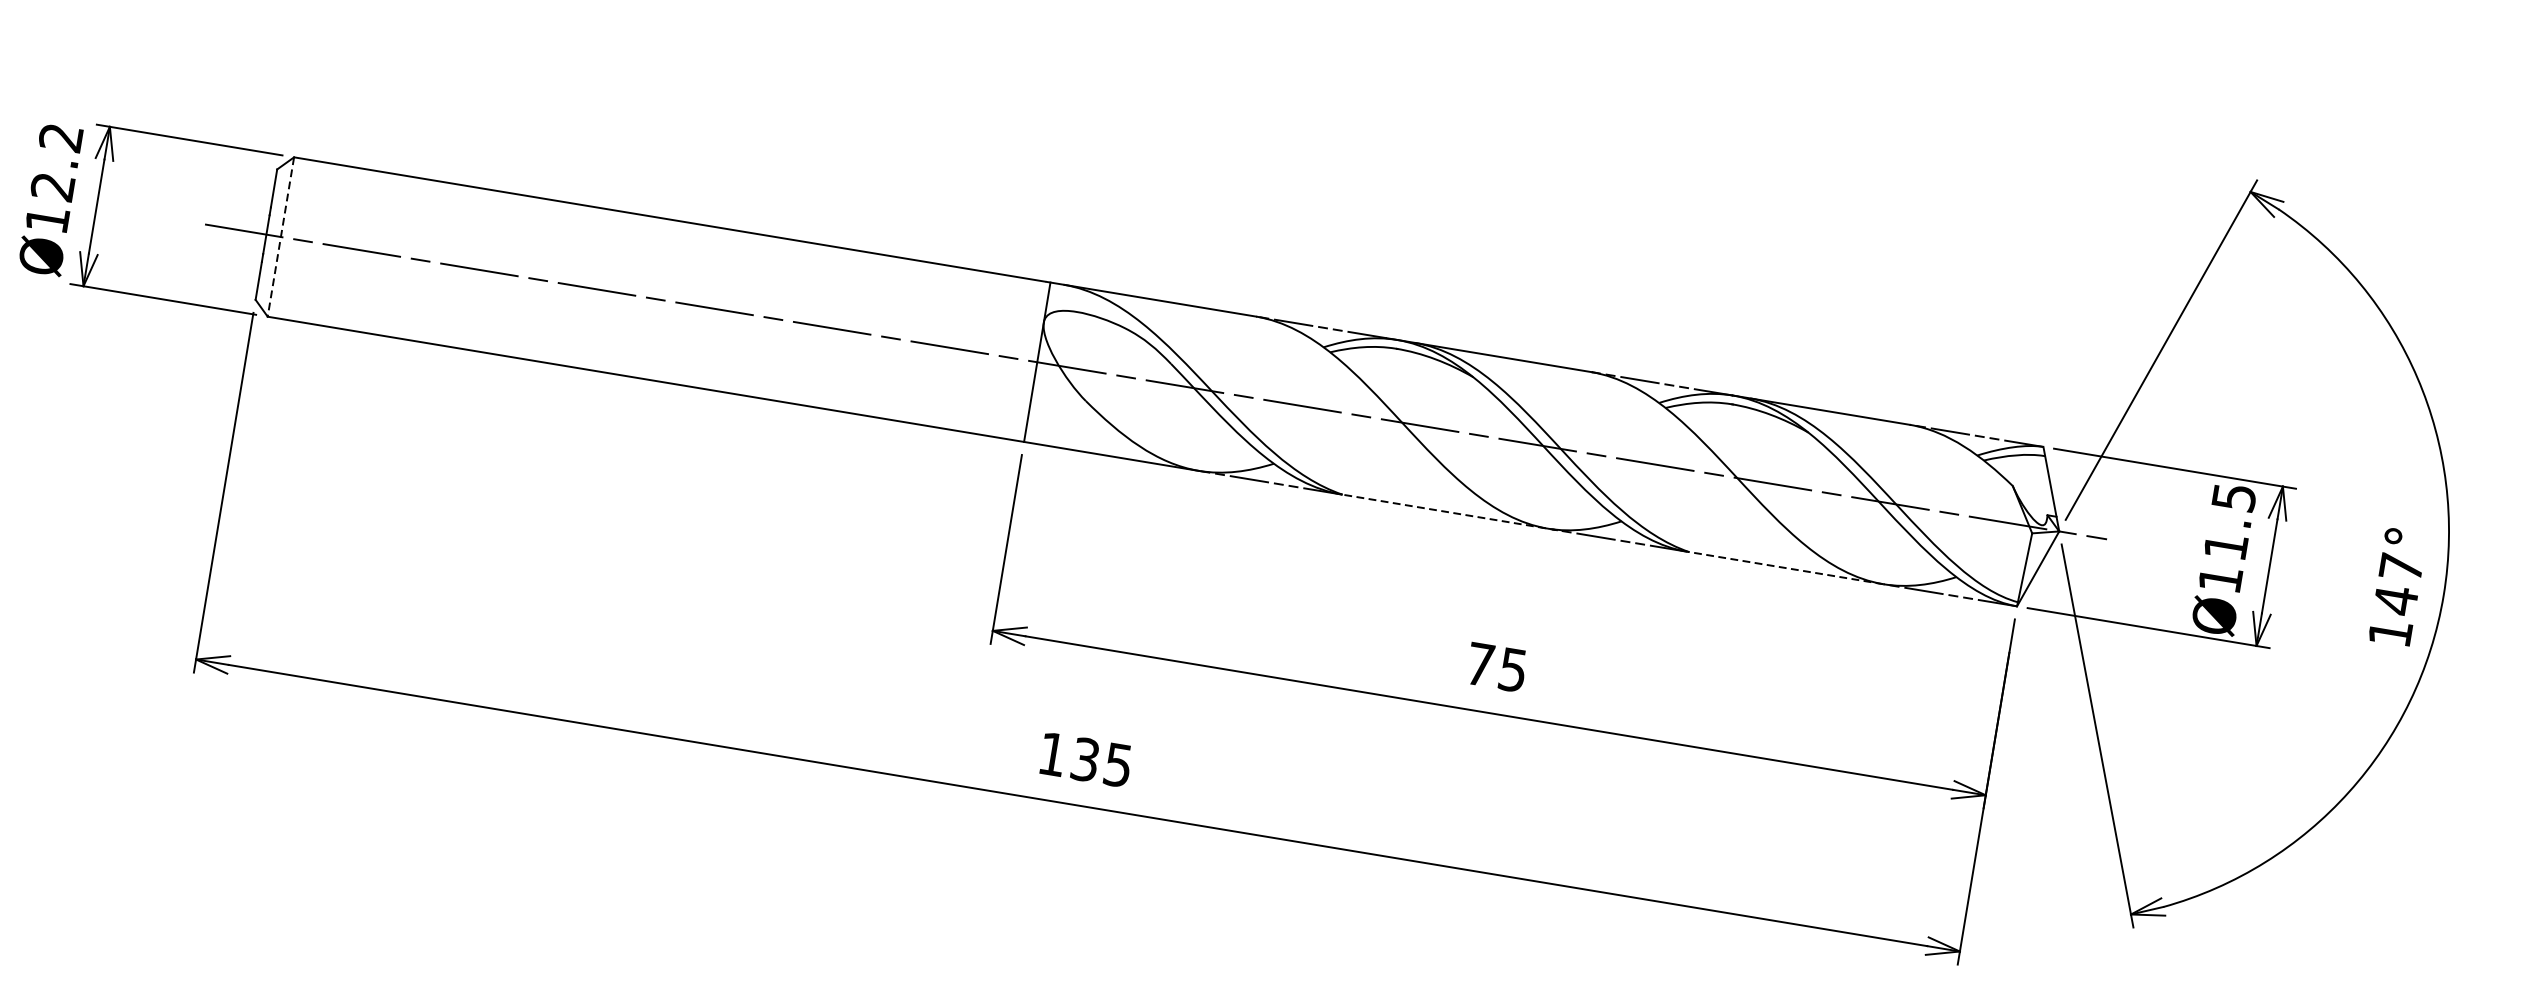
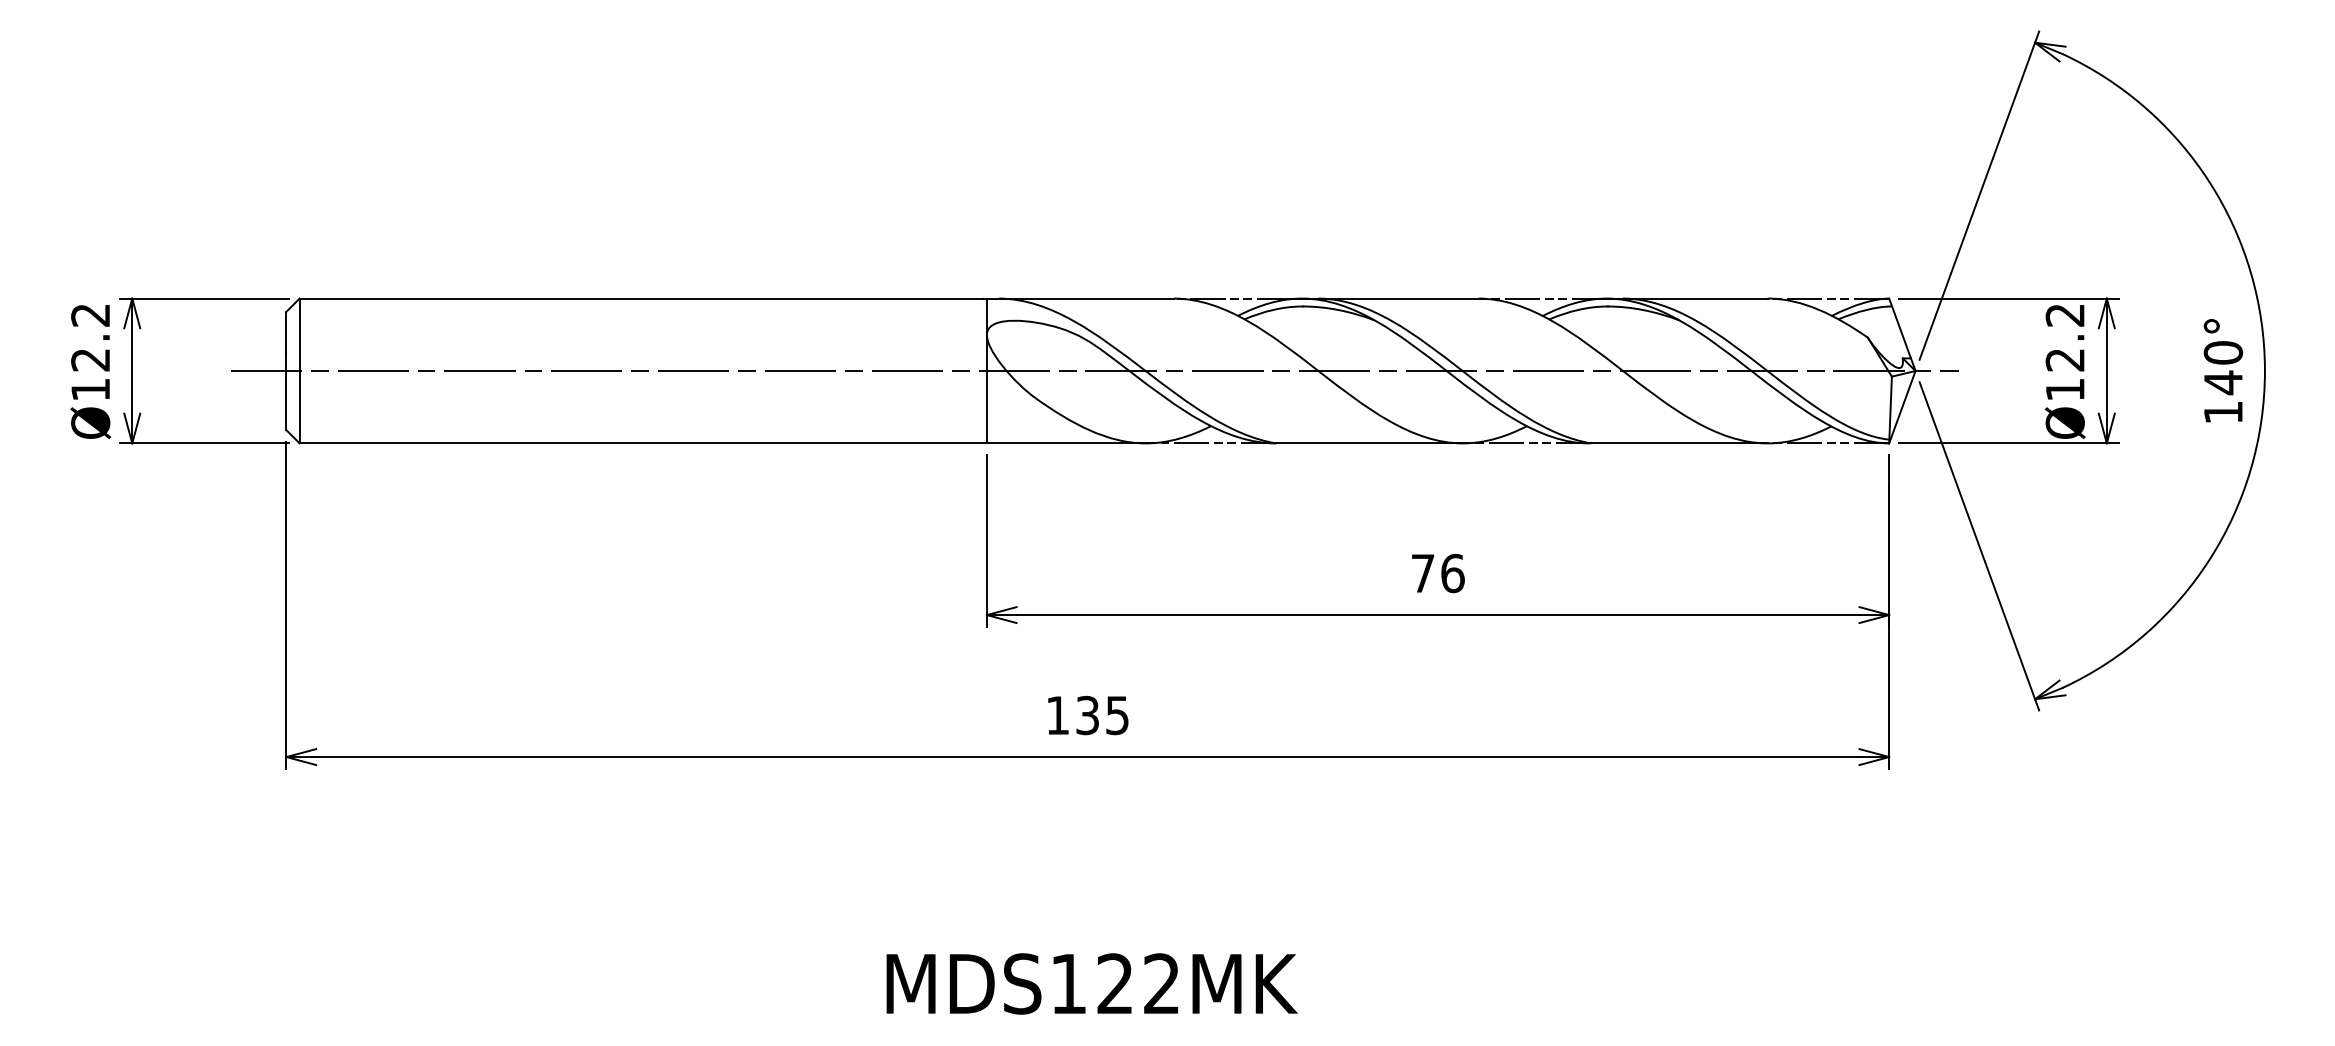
line: (280, 237) -> (299, 371), dashed -> solid
line: (1450, 512) -> (1374, 443), dashed -> solid
text: (2229, 521) -> (2064, 337), Ø11.5 -> Ø12.2
text: (2401, 567) -> (2223, 352), 147° -> 140°
line: (1785, 568) -> (1678, 443), dashed -> solid
text: (1512, 669) -> (1452, 573), 75 -> 76

